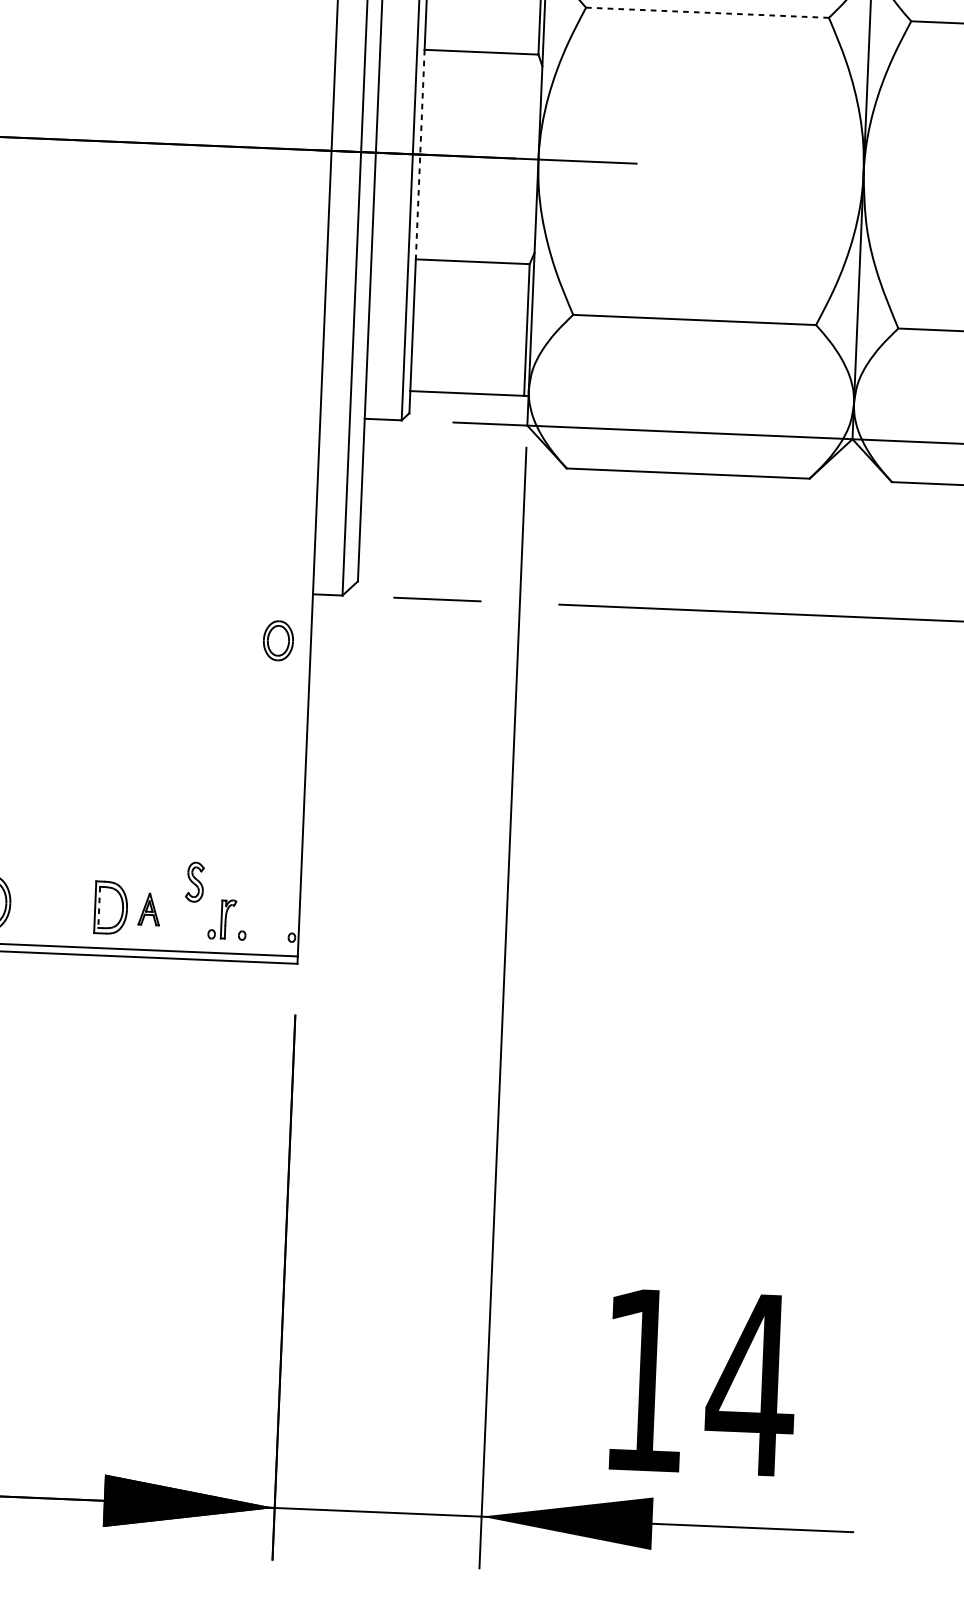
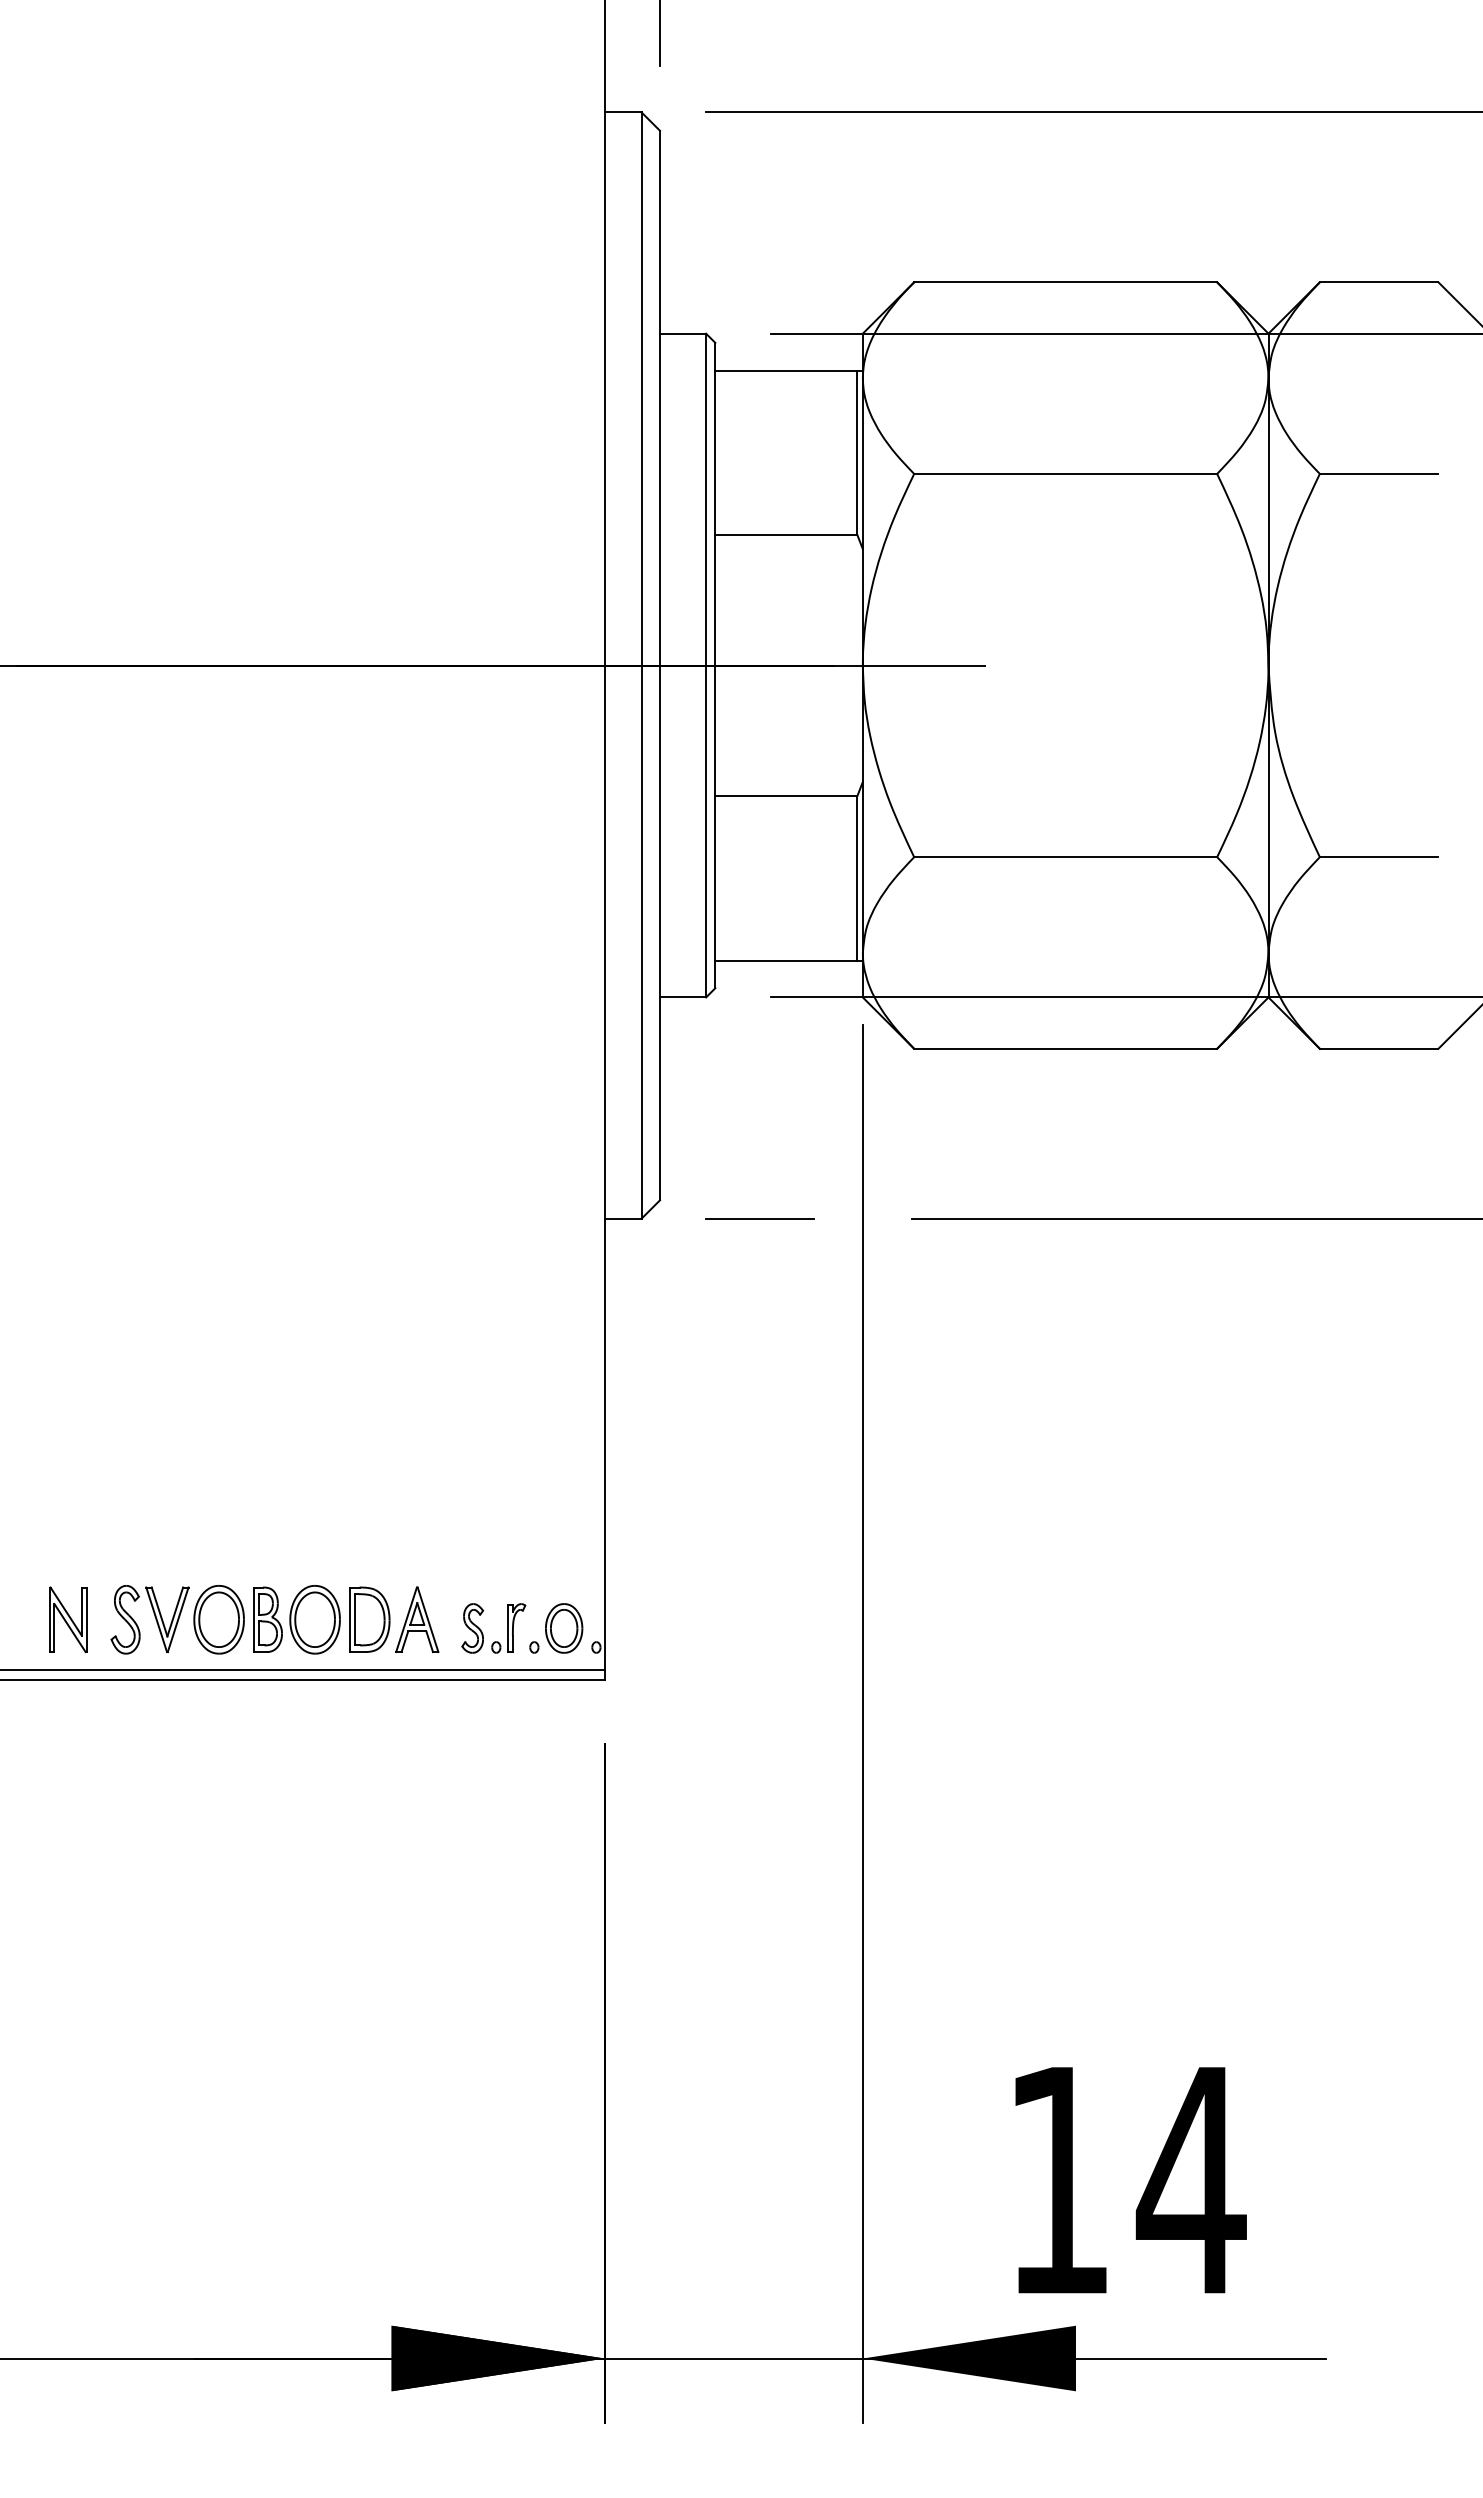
line: (707, 12) -> (1065, 473), dashed -> solid
line: (420, 154) -> (715, 665), dashed -> solid
part: (278, 640) -> (564, 1628), moved
part: (194, 882) -> (472, 1628), moved
part: (52, 905) -> (296, 1619), added
line: (98, 907) -> (354, 1619), dashed -> solid
part: (149, 909) -> (417, 1619), size x1.67

